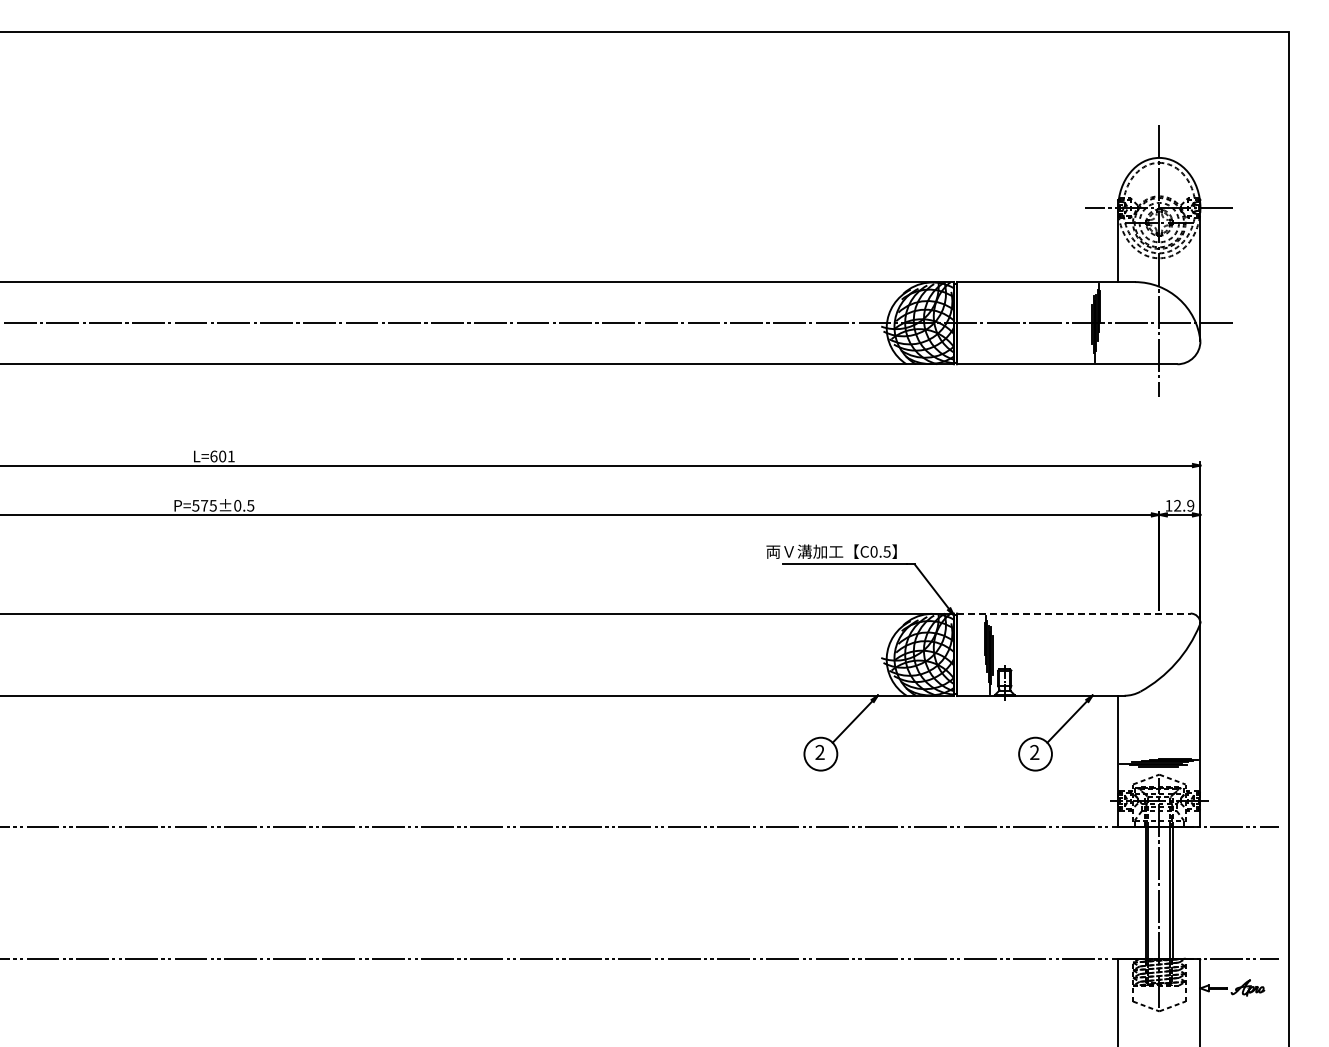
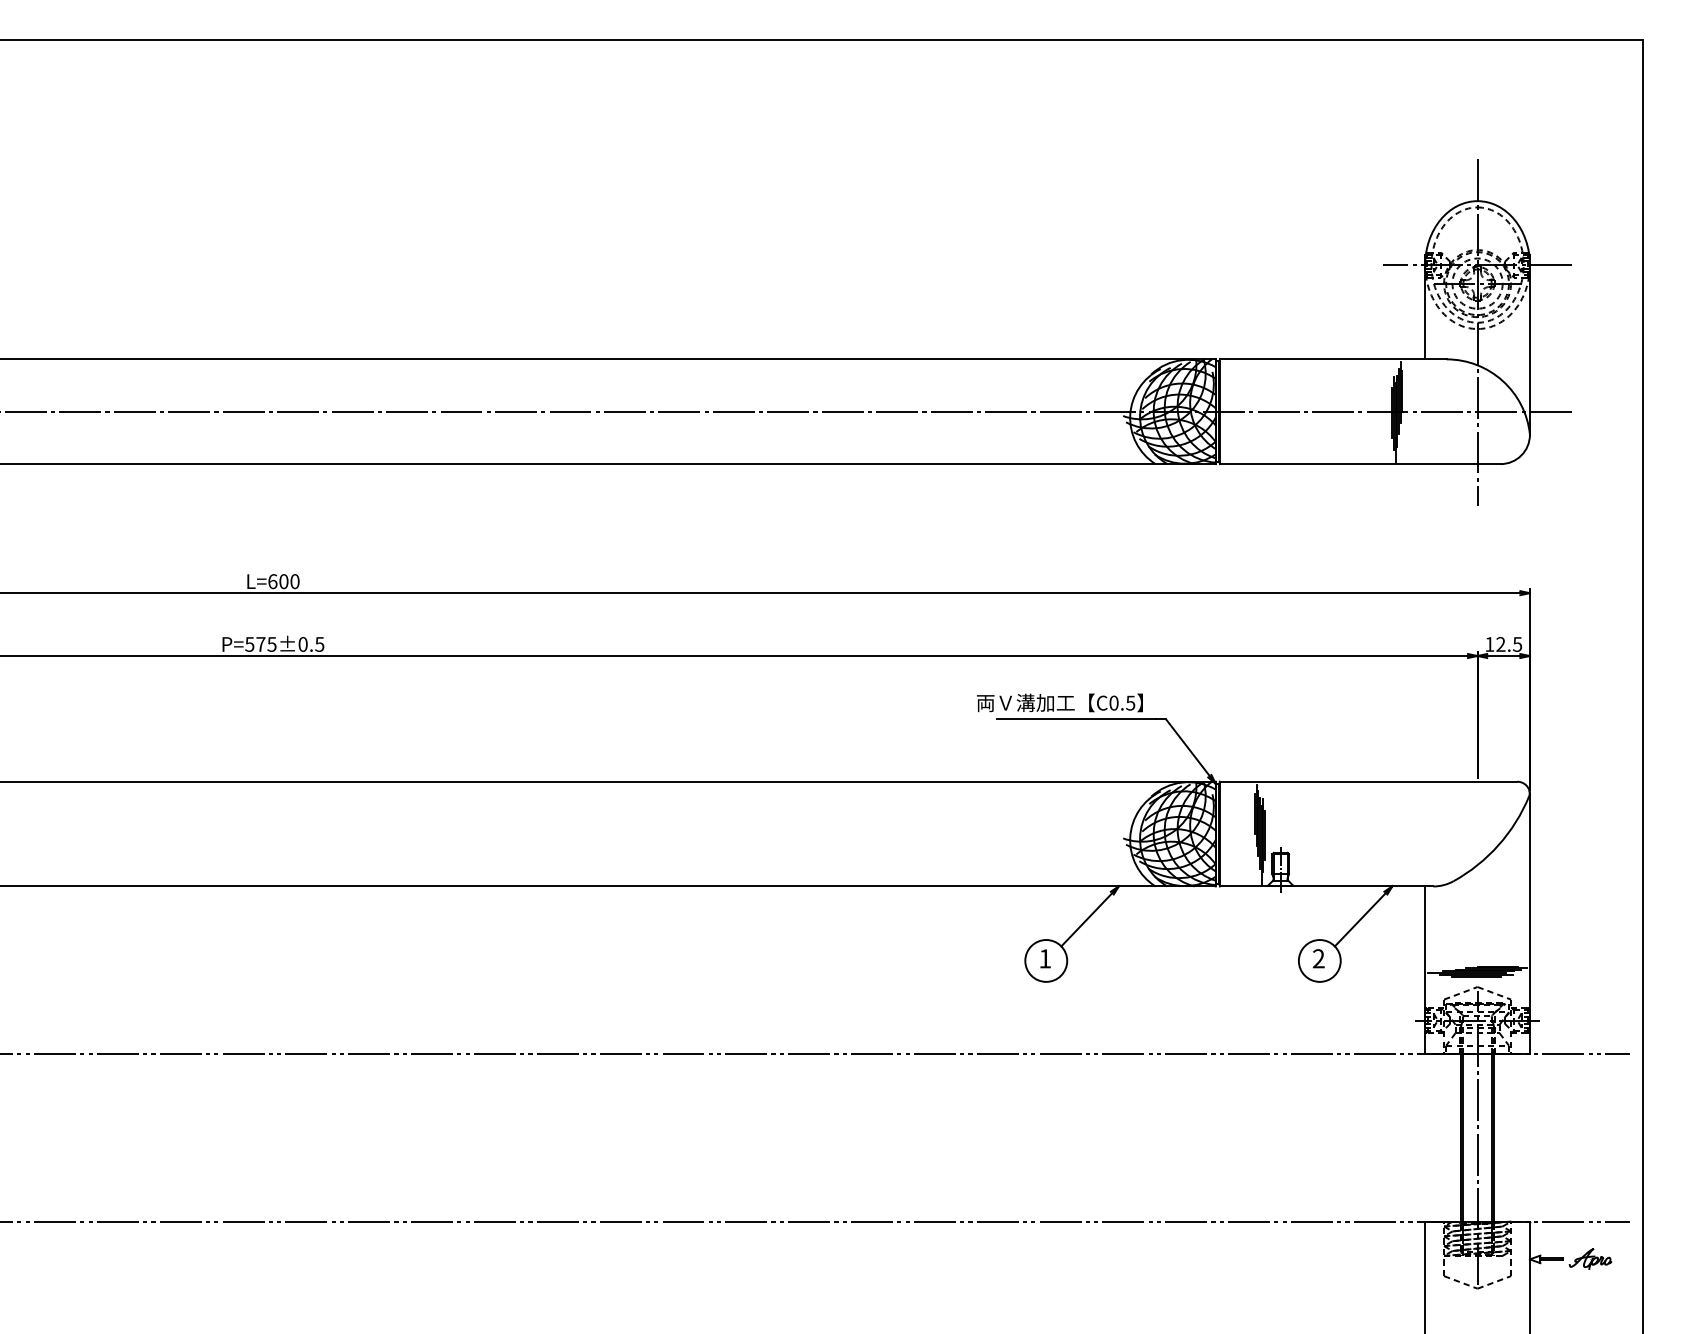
text: (230, 456) -> (293, 581), L=601 -> L=600
text: (1190, 505) -> (1517, 644), 12.9 -> 12.5
line: (1073, 613) -> (1368, 781), dashed -> solid
text: (819, 751) -> (1044, 957), 2 -> 1

